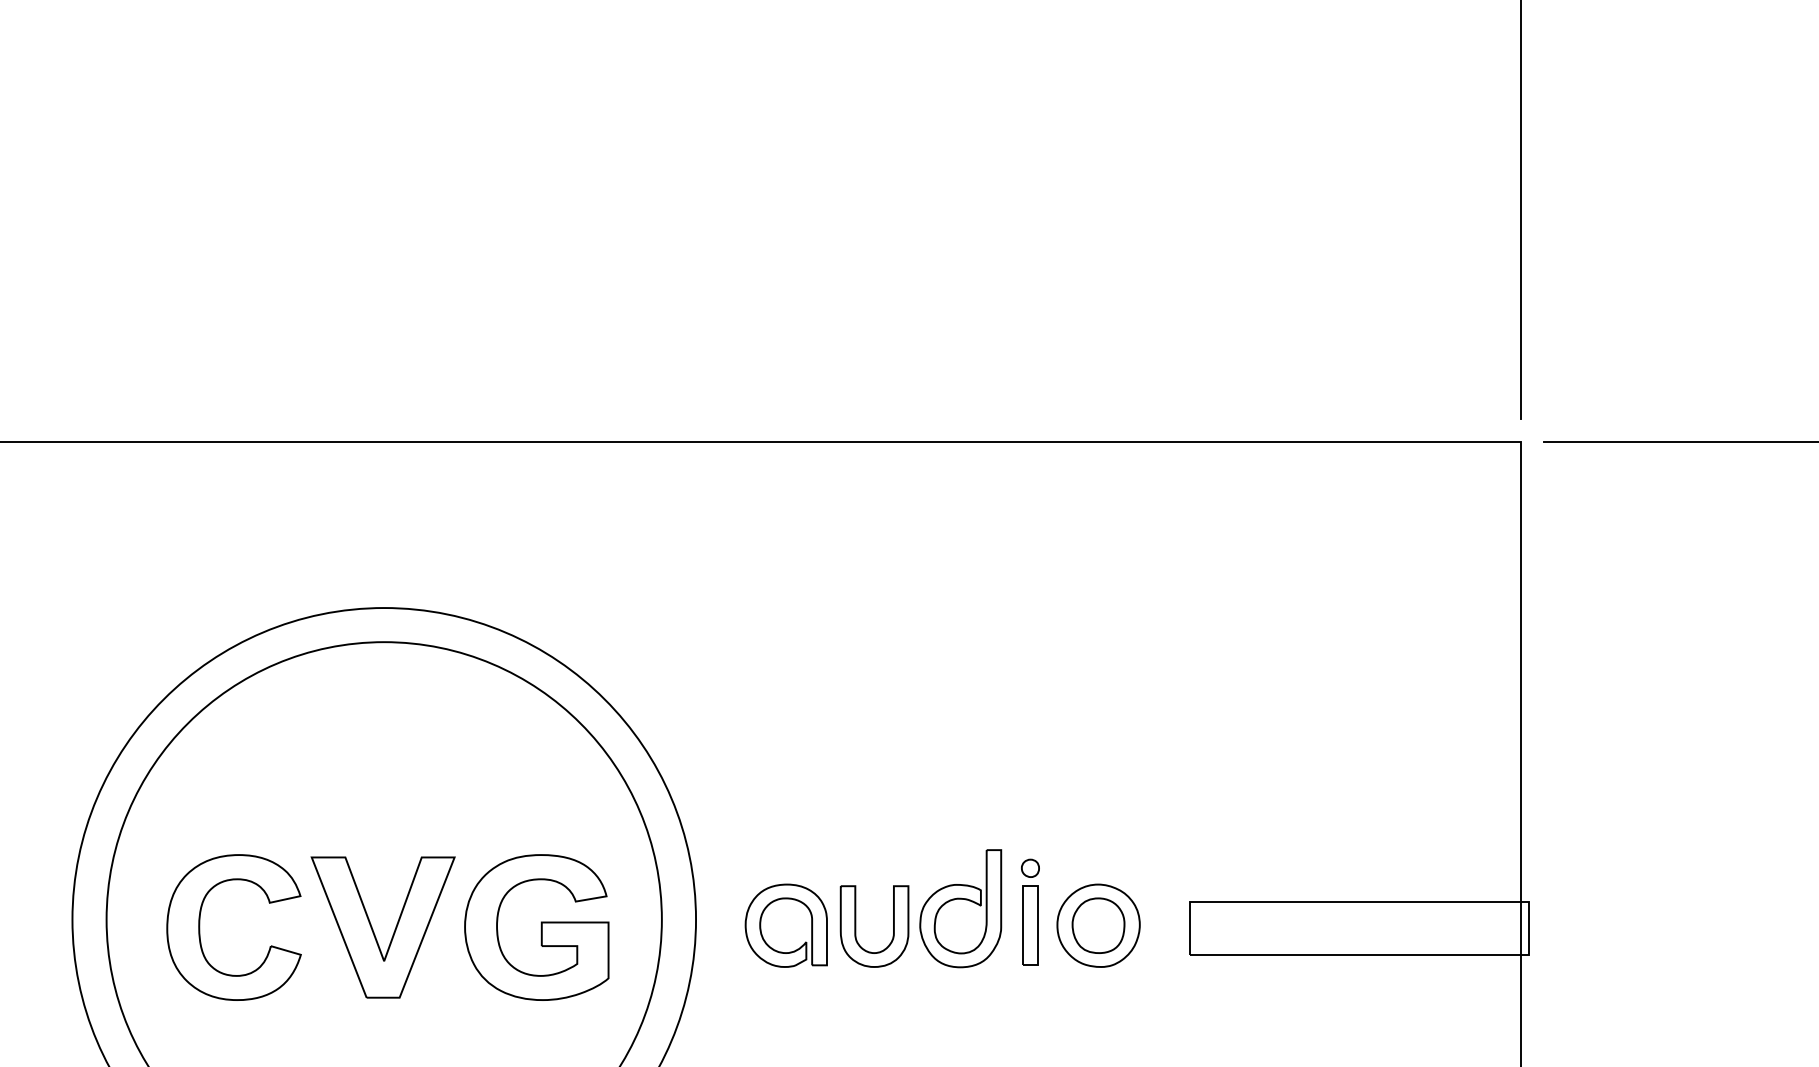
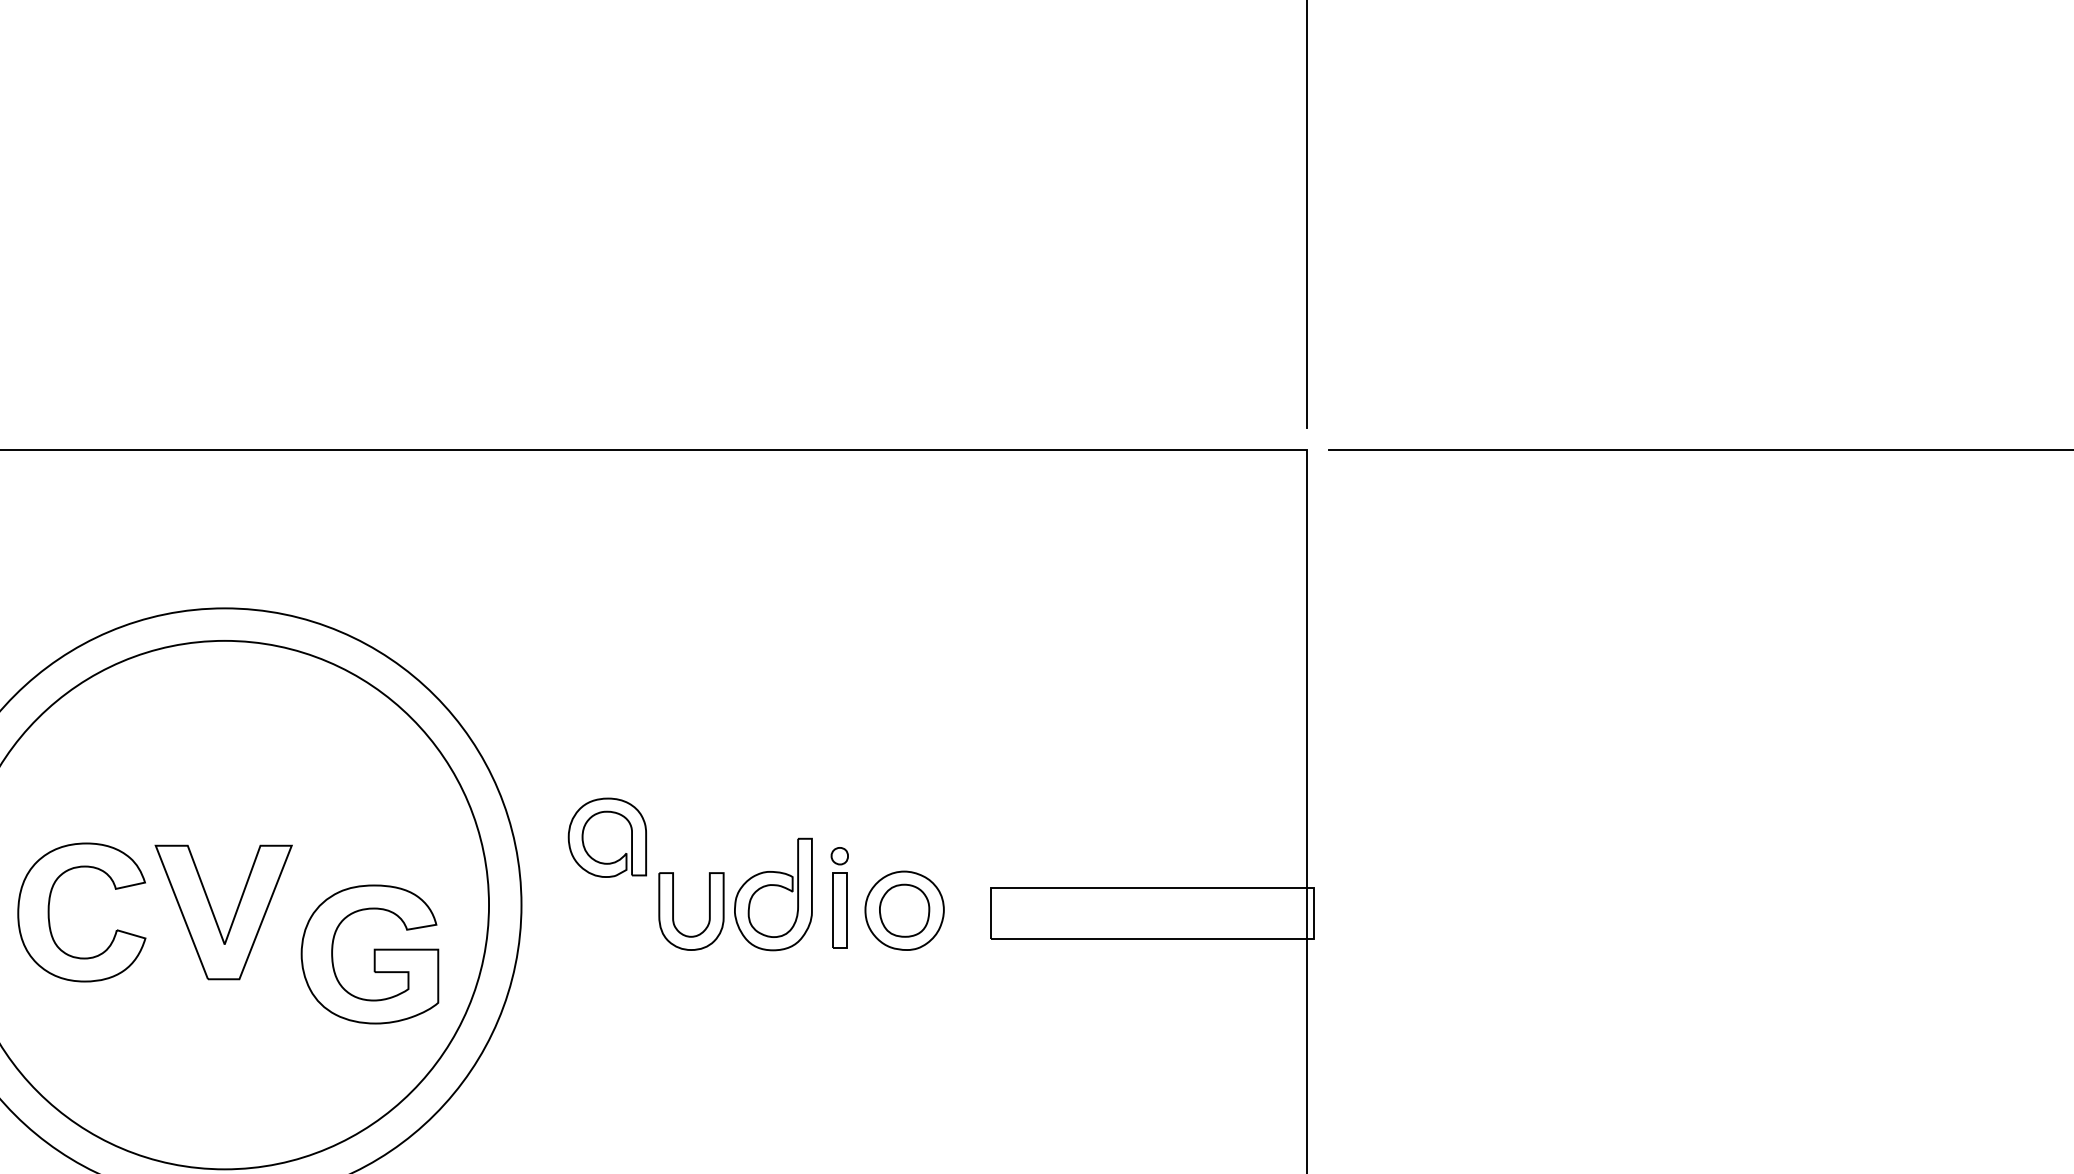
part: (536, 927) -> (369, 954), moved
part: (762, 931) -> (584, 843), moved

